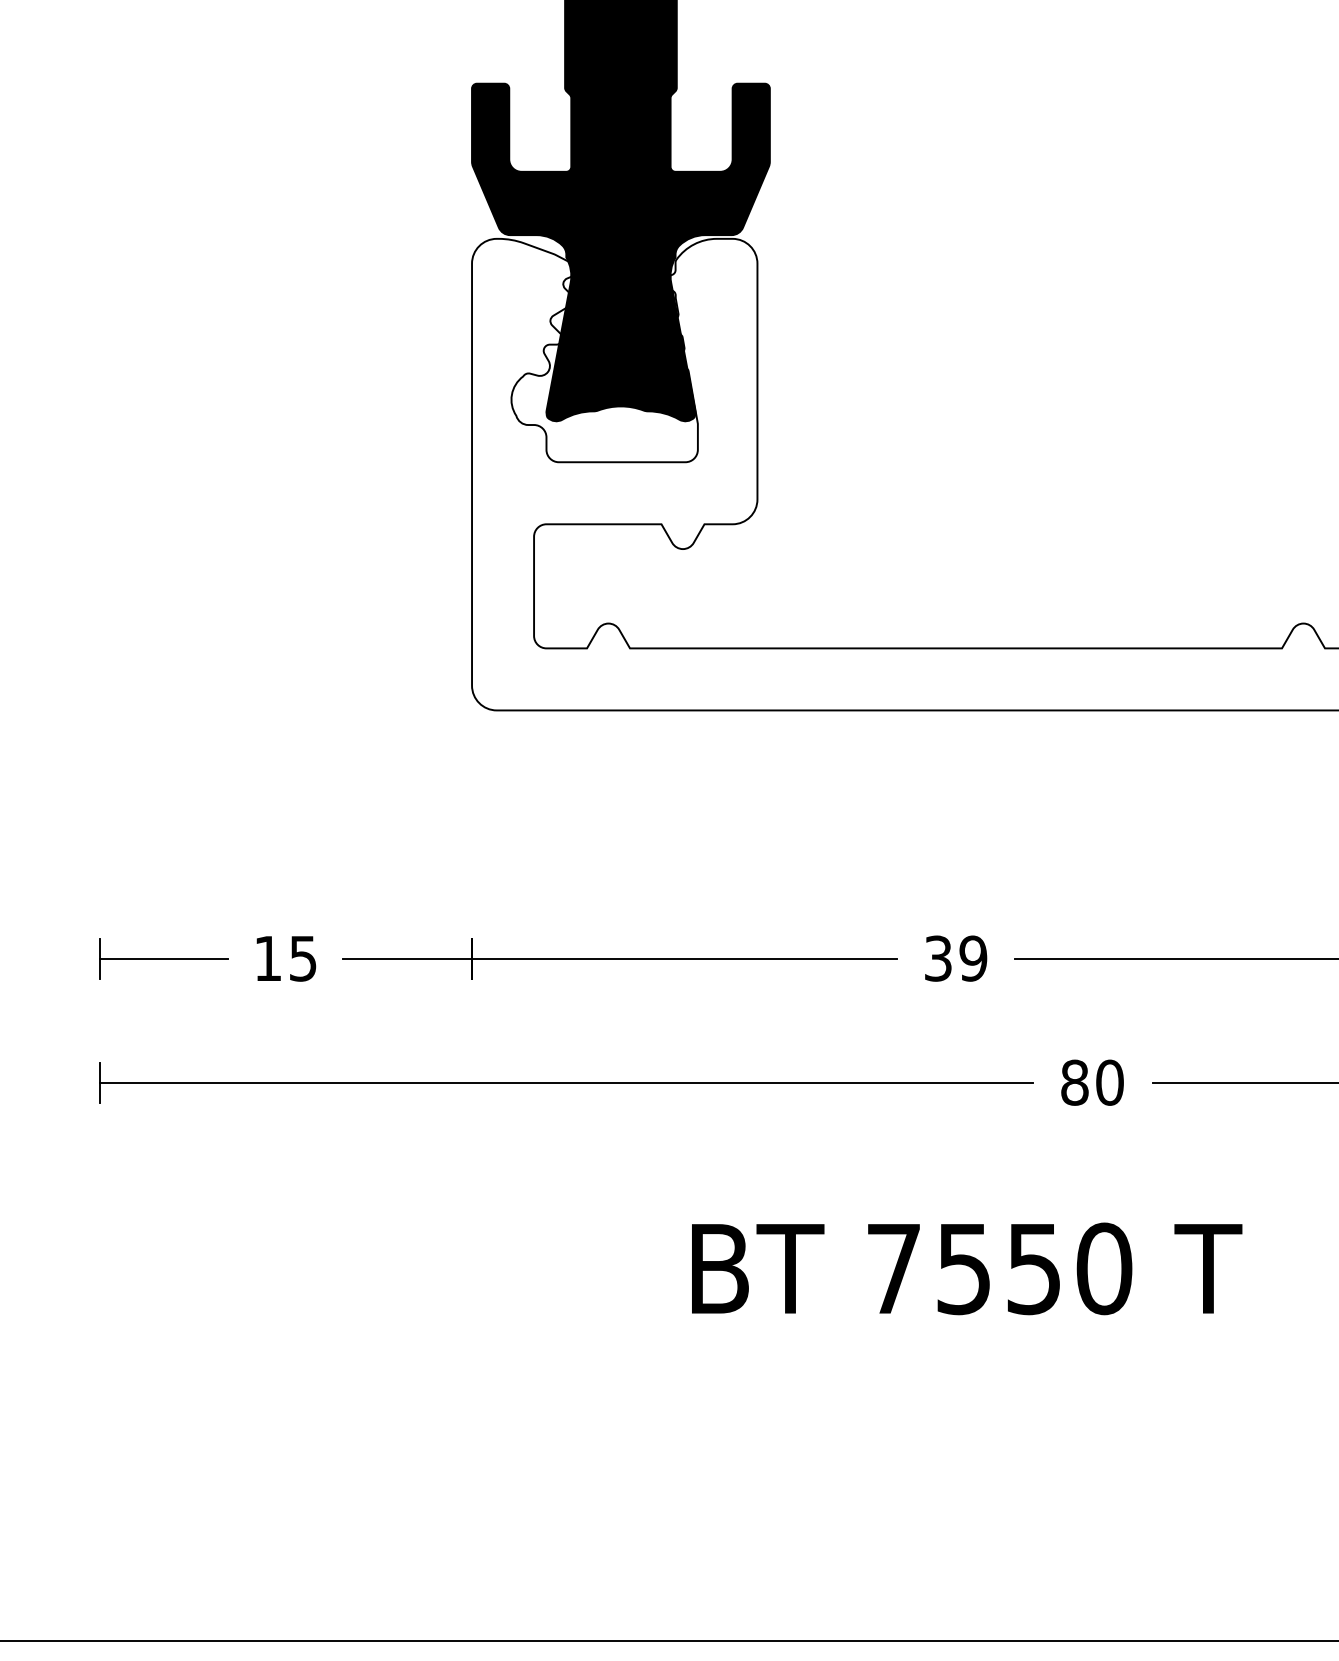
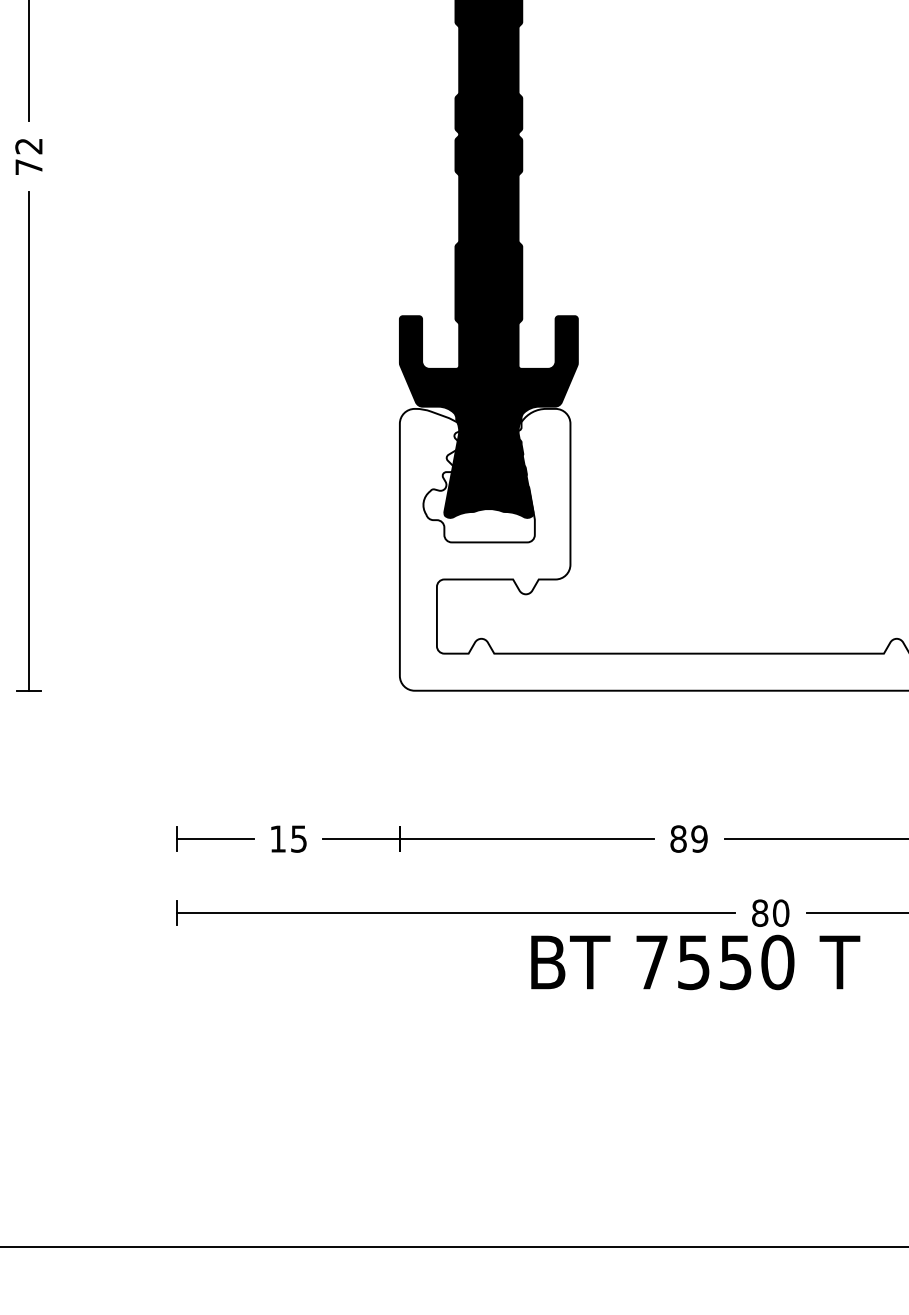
text: (938, 957) -> (678, 838), 39 -> 89
text: (966, 1268) -> (695, 962), moved

